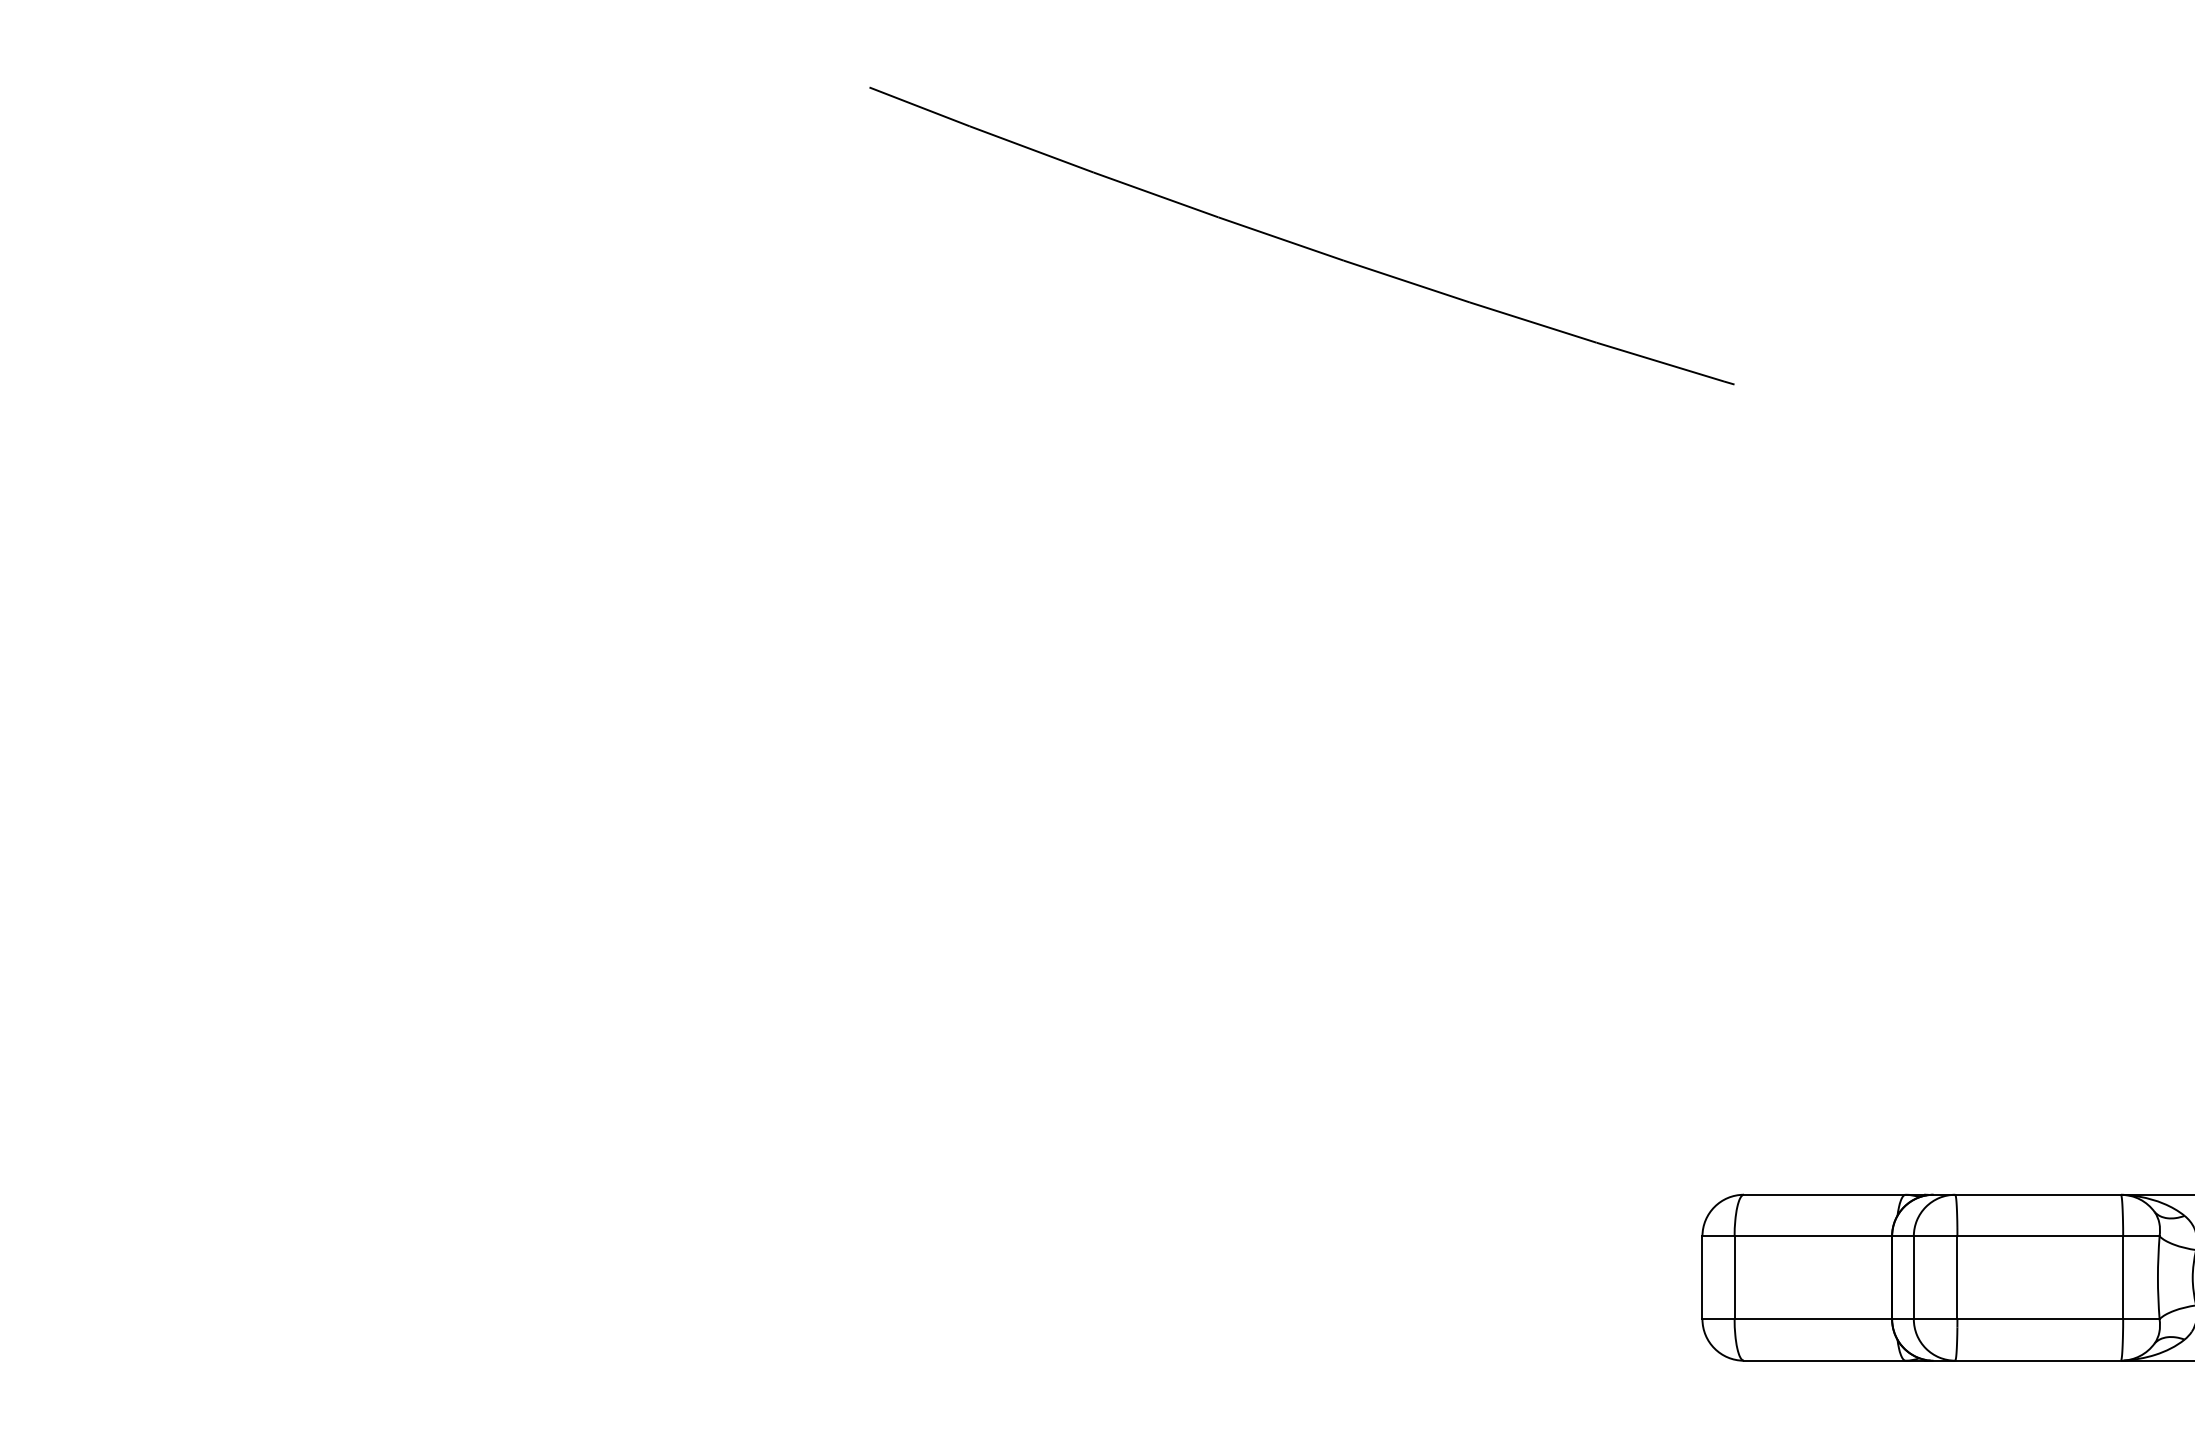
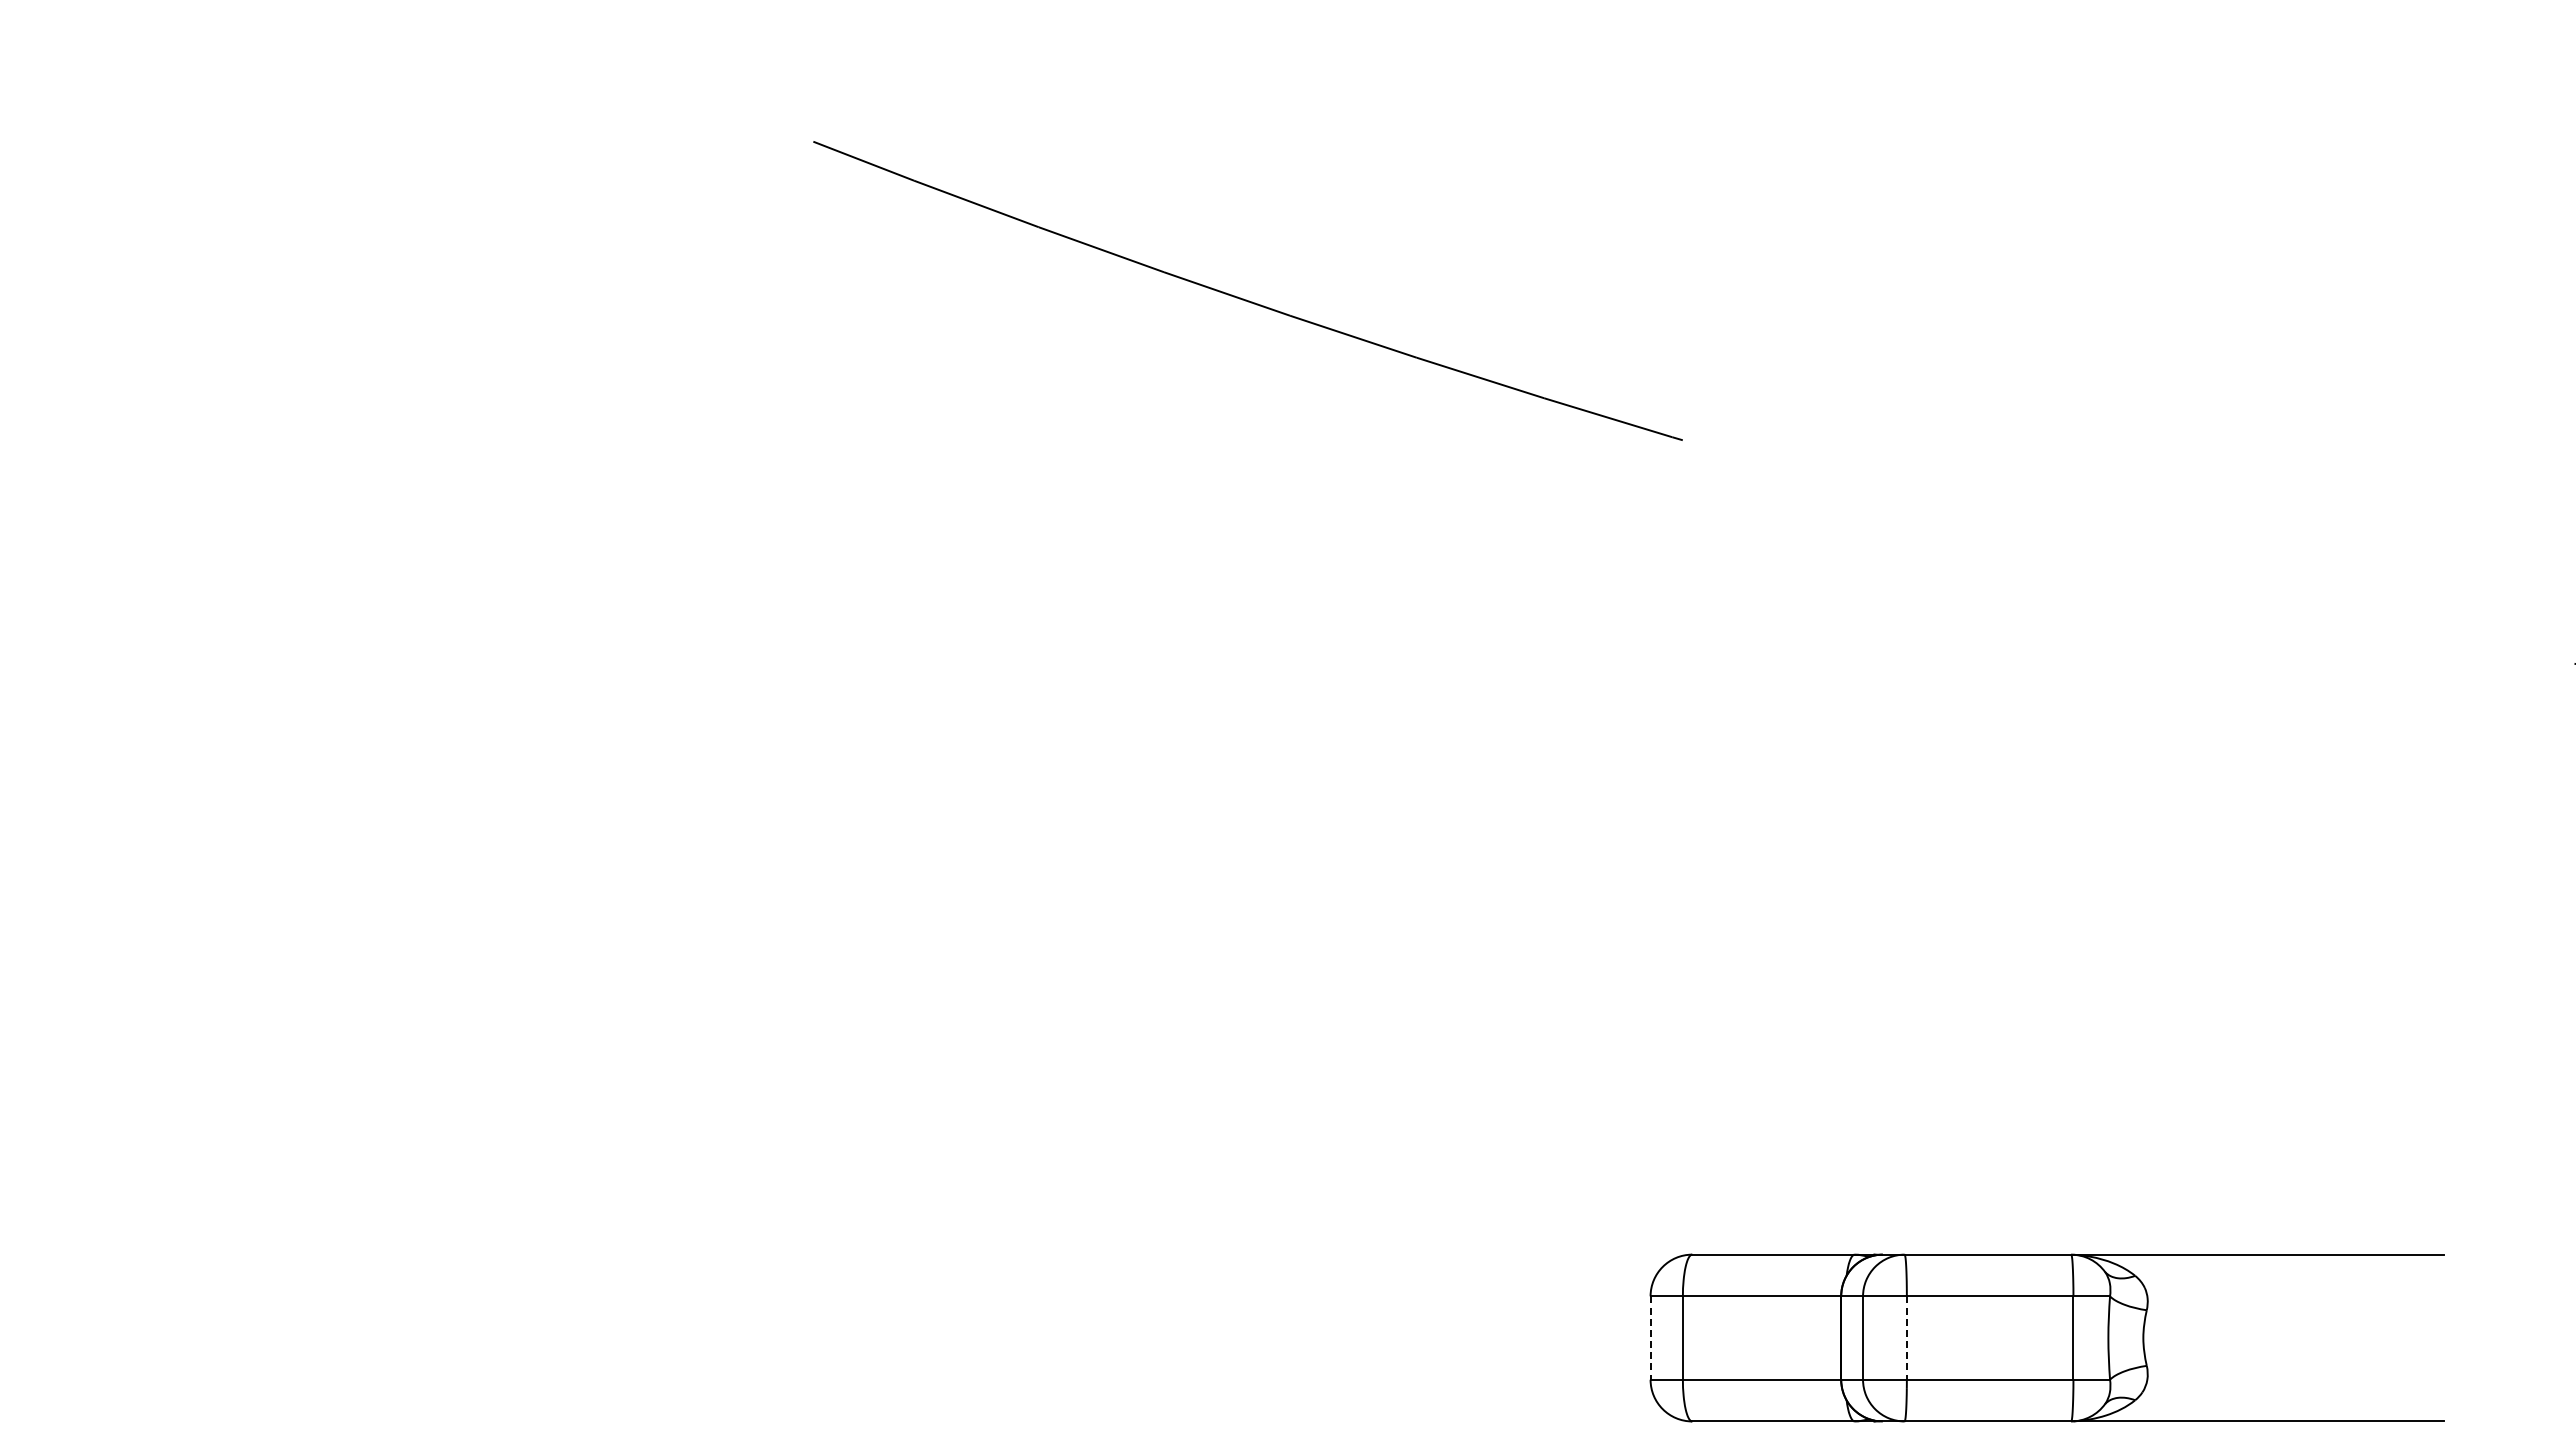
line: (1702, 1278) -> (1650, 1338), solid -> dashed
line: (1957, 1278) -> (1906, 1338), solid -> dashed

